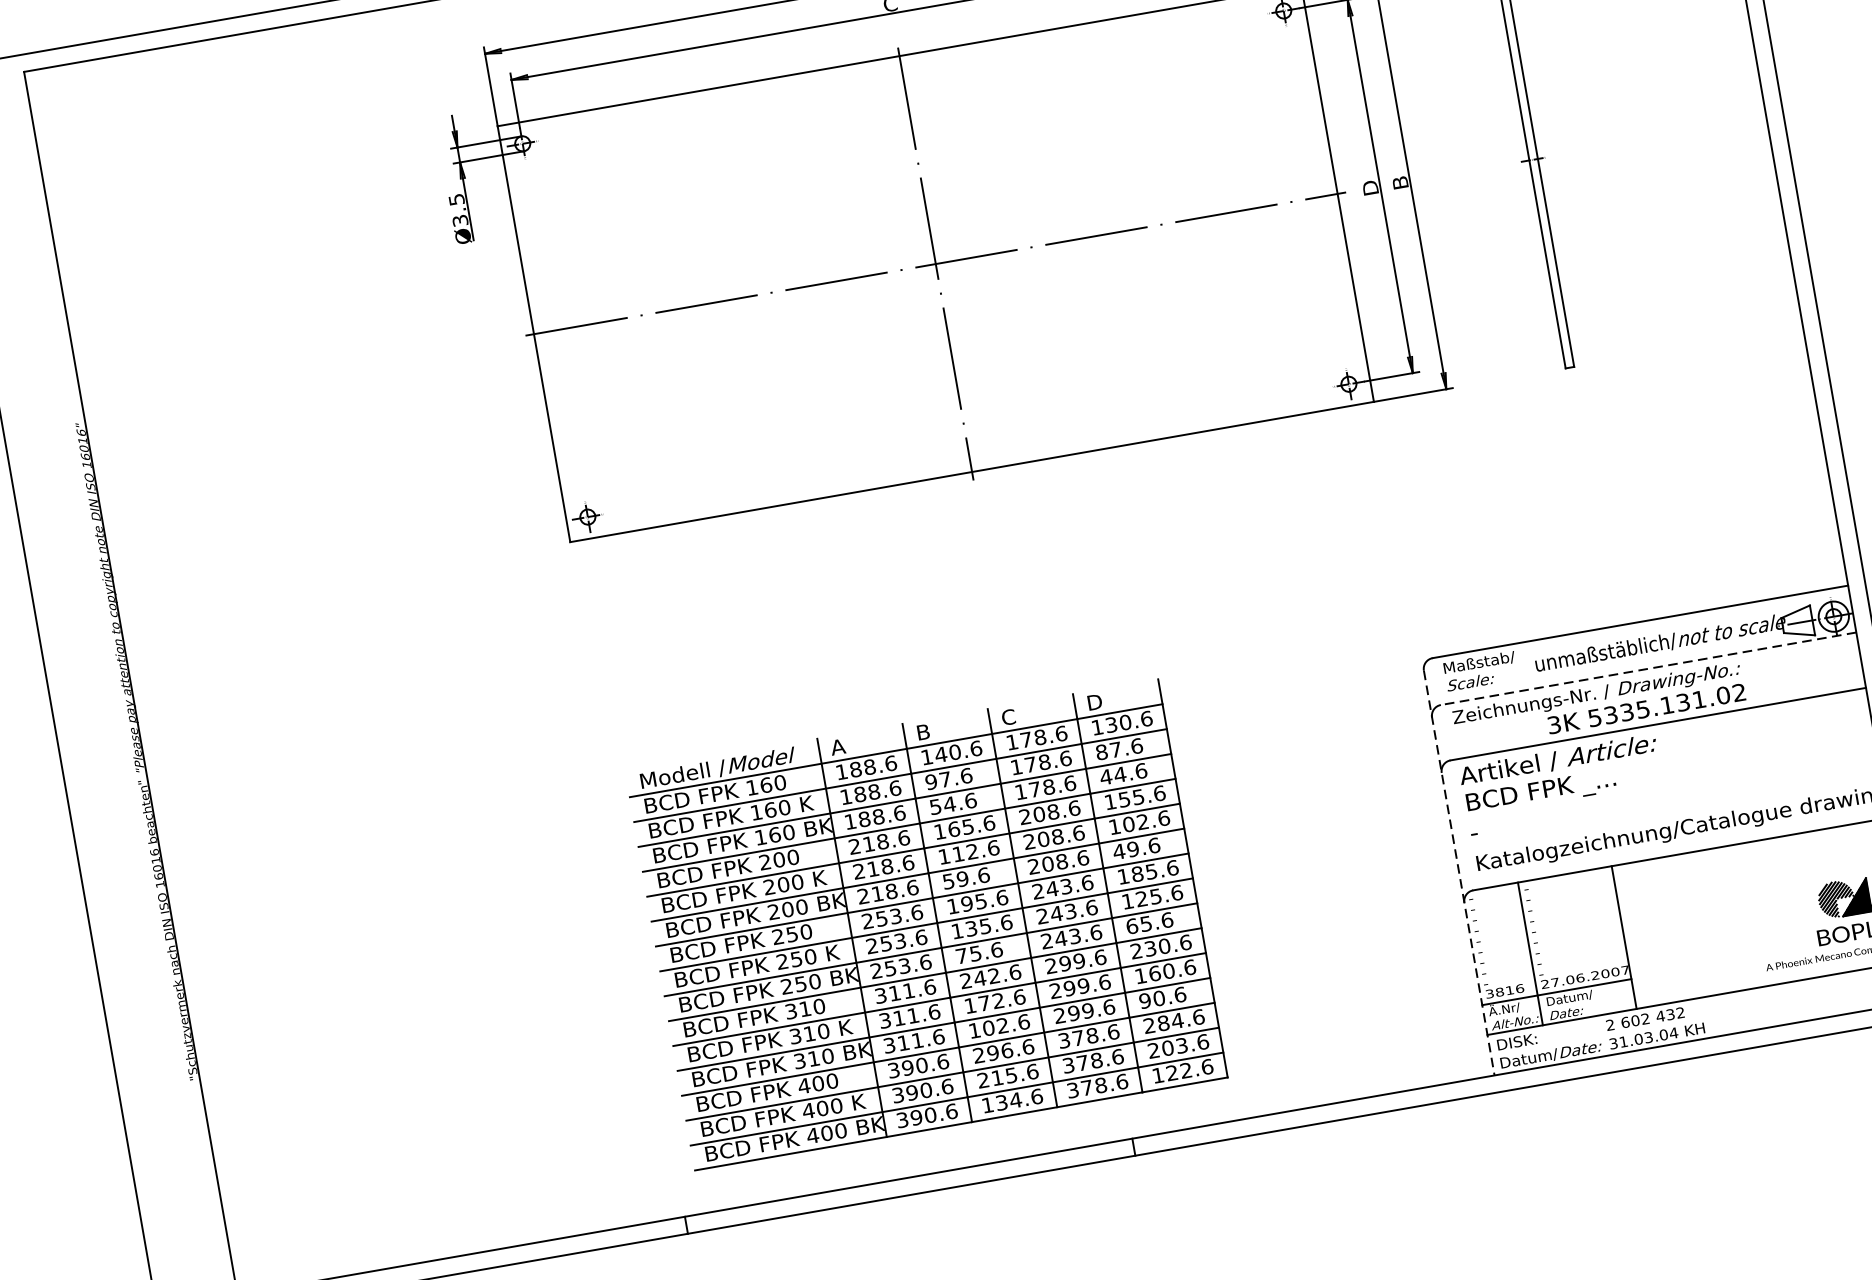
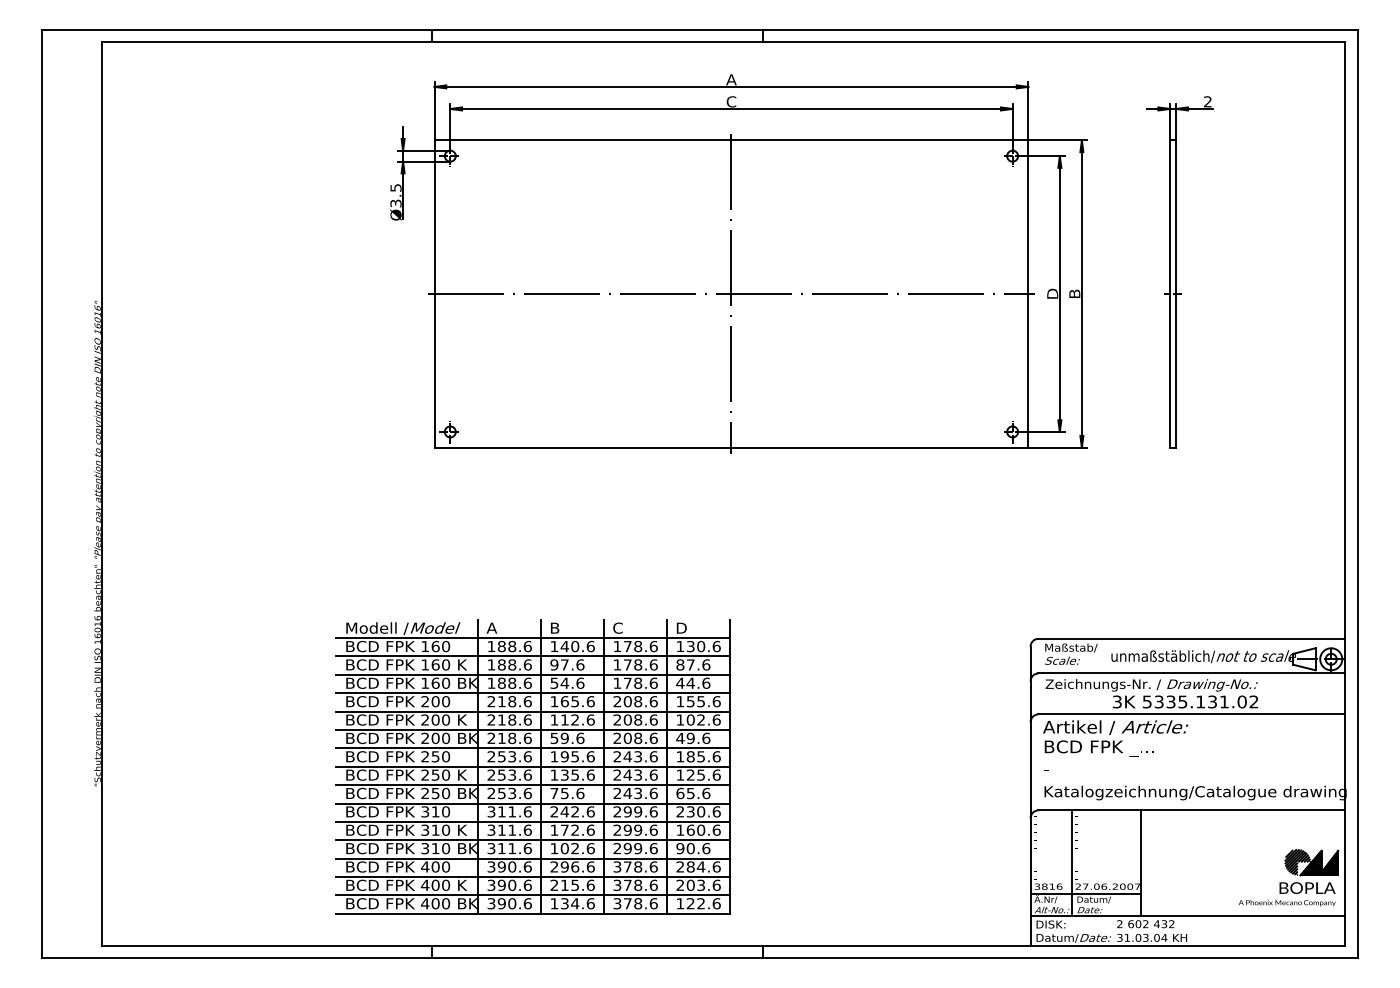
line: (1648, 668) -> (1191, 673), dashed -> solid
line: (1459, 873) -> (1030, 796), dashed -> solid
part: (925, 924) -> (532, 766), moved

